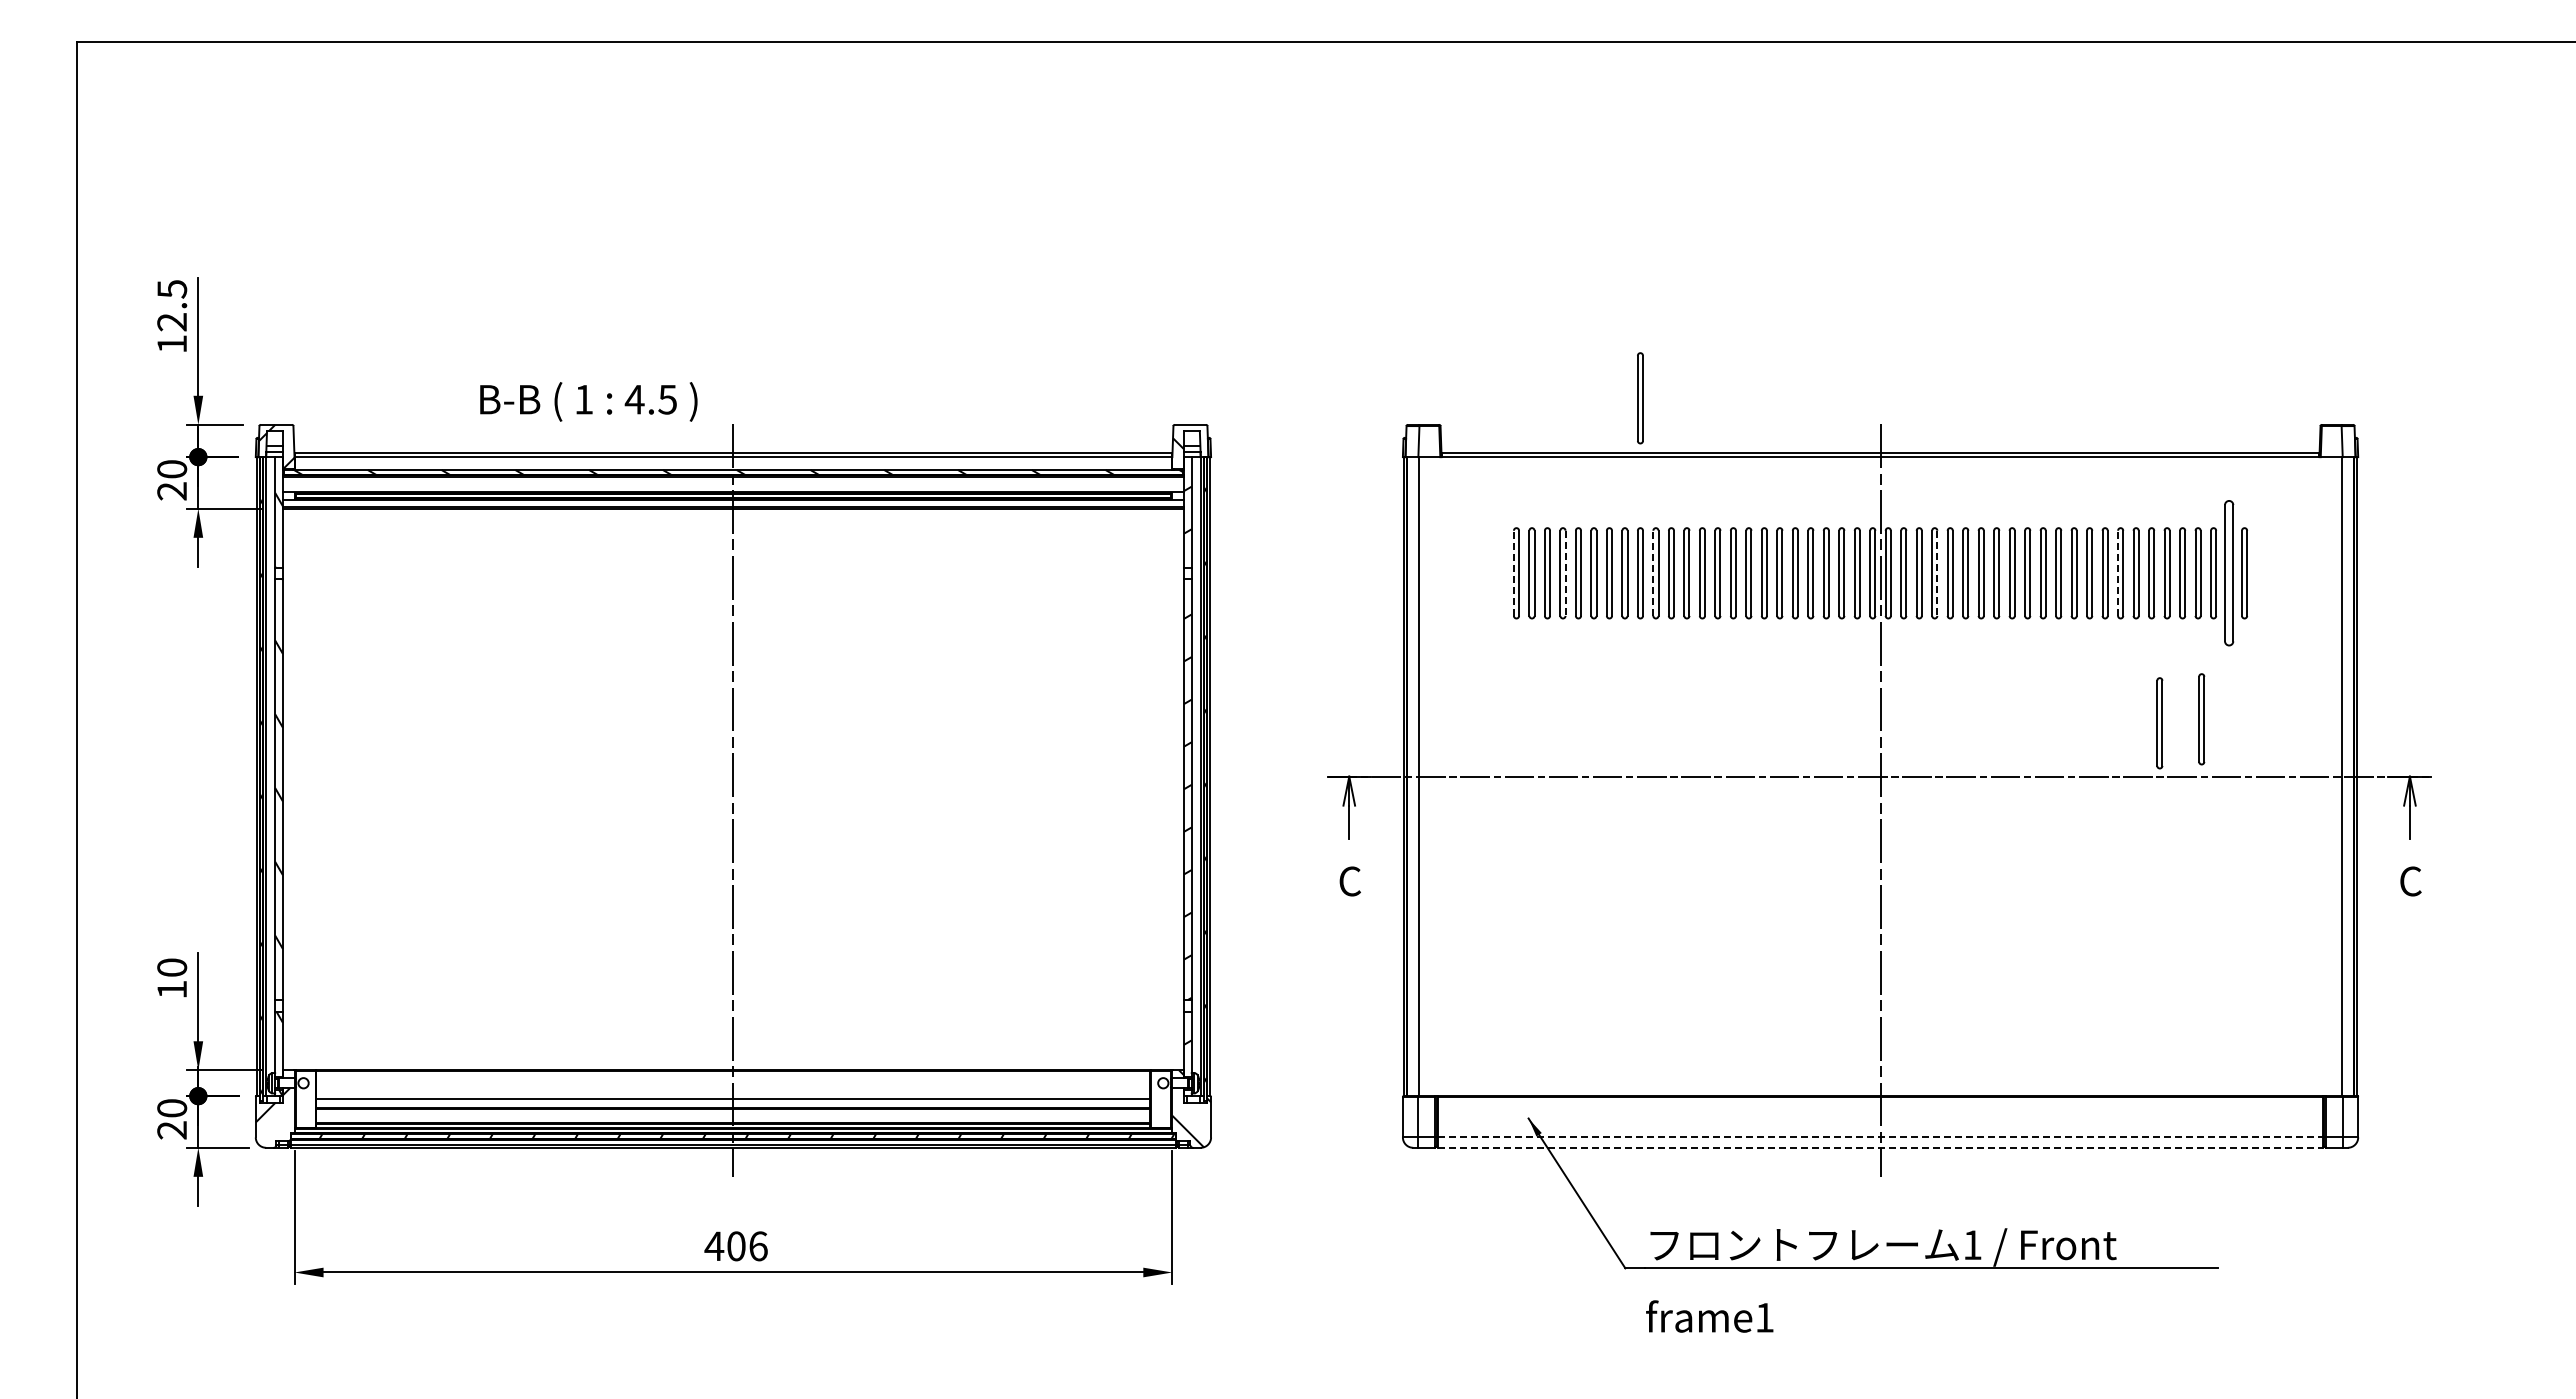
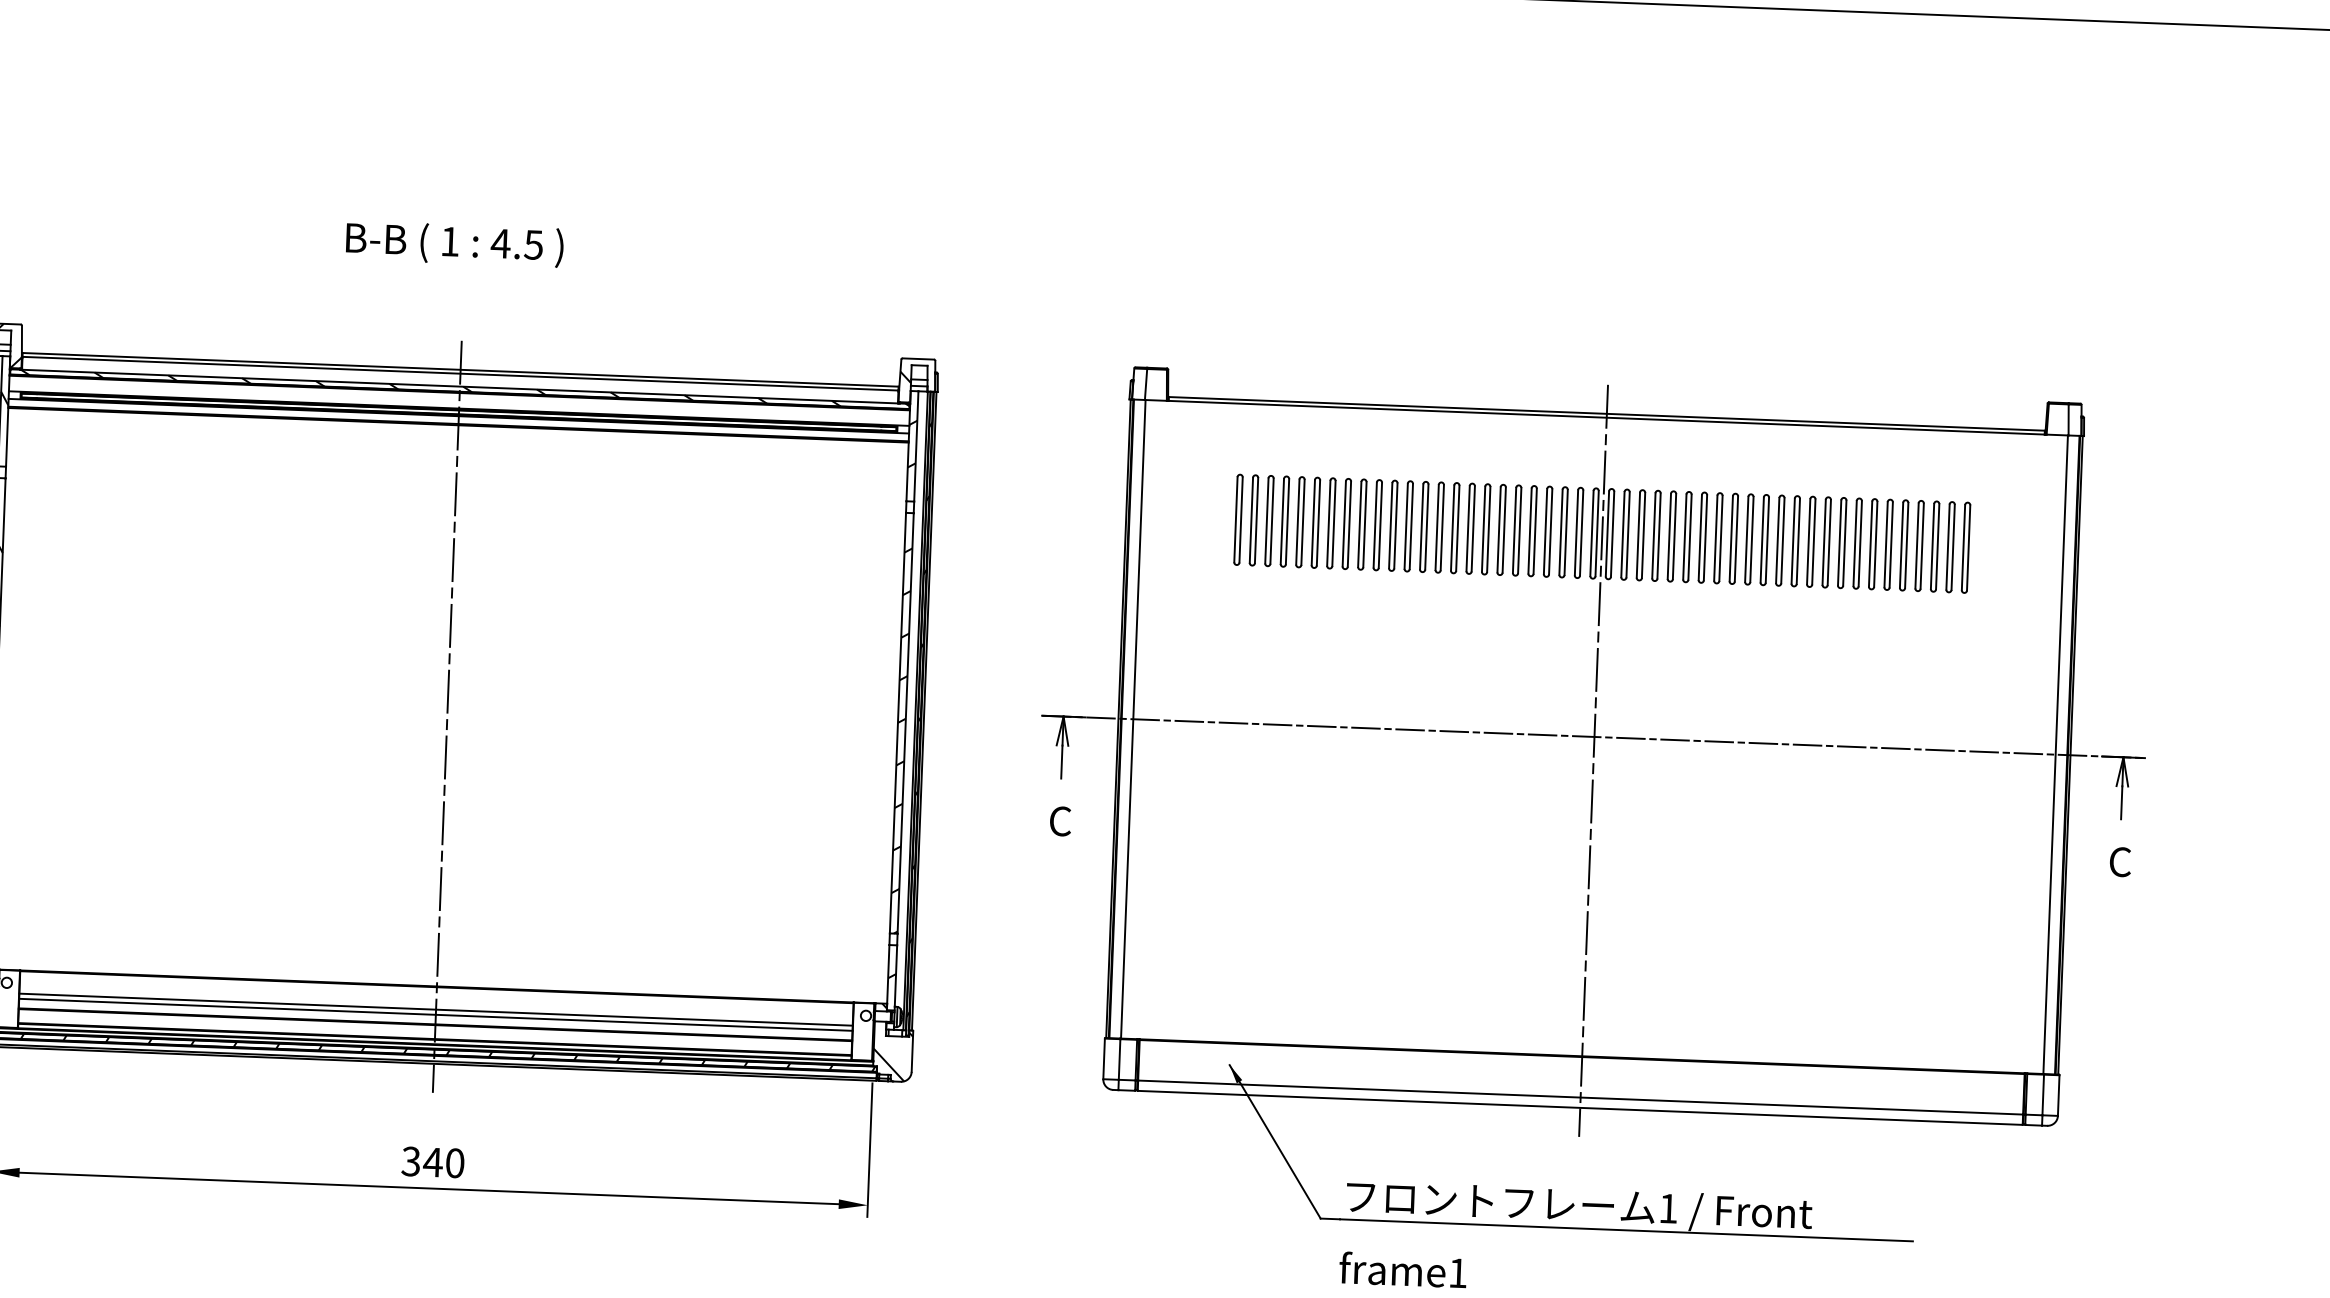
part: (1640, 398) -> (1369, 349), removed
text: (588, 401) -> (454, 243), moved
line: (1513, 573) -> (1235, 519), dashed -> solid
line: (1565, 573) -> (1287, 521), dashed -> solid
line: (1653, 573) -> (1375, 525), dashed -> solid
line: (1937, 573) -> (1659, 536), dashed -> solid
line: (2118, 573) -> (1840, 543), dashed -> solid
part: (2228, 573) -> (1949, 547), size x0.62
part: (2201, 719) -> (1917, 692), removed
part: (2159, 723) -> (1875, 694), removed
line: (733, 1093) -> (436, 1009), added
line: (1880, 1137) -> (1580, 1097), dashed -> solid
line: (1880, 1147) -> (1580, 1107), dashed -> solid
text: (735, 1246) -> (432, 1162), 406 -> 340

